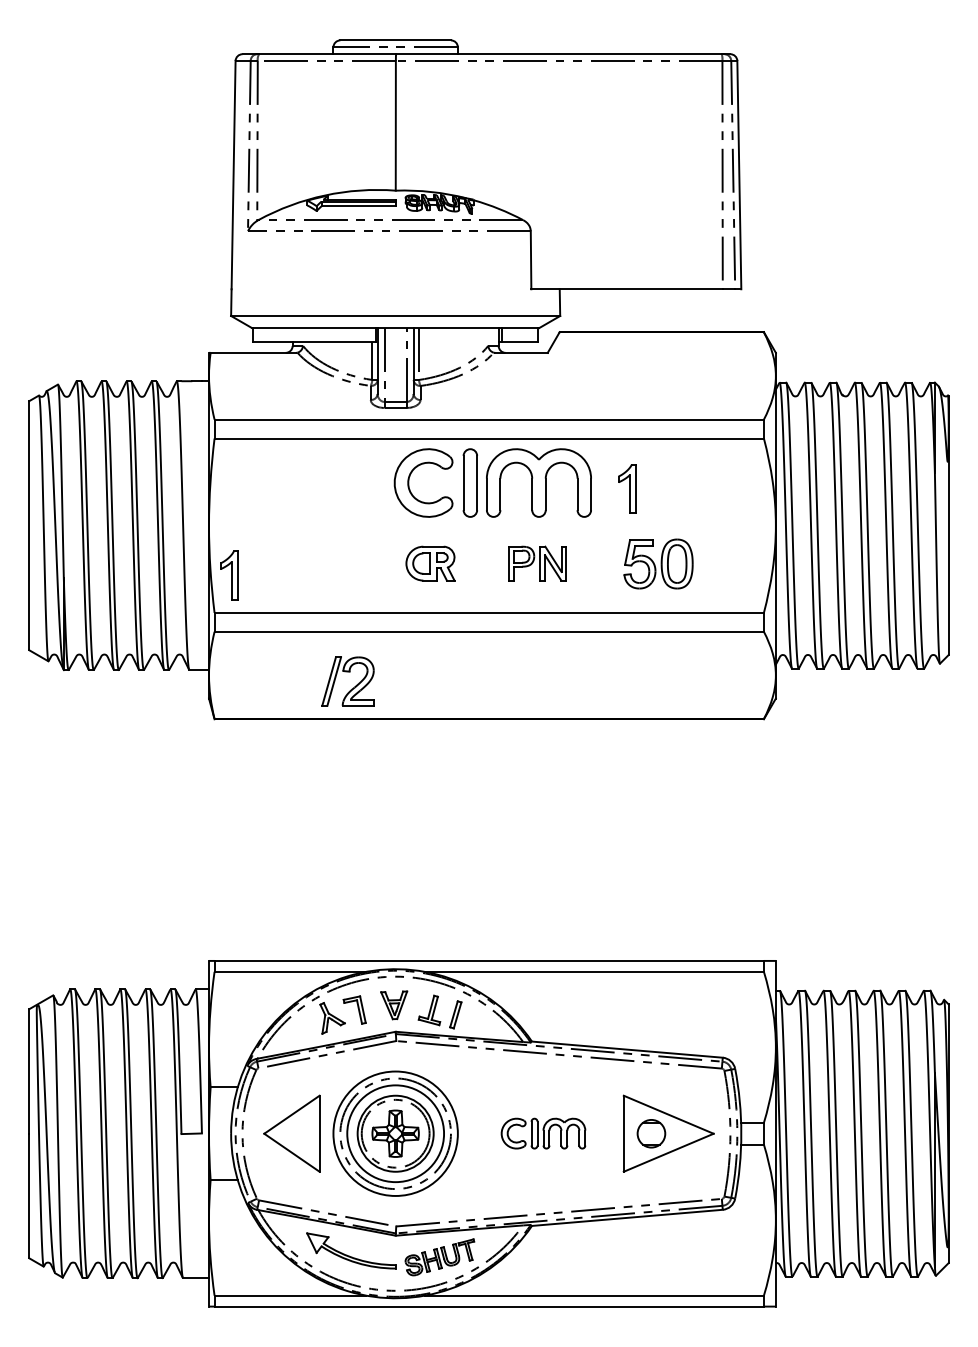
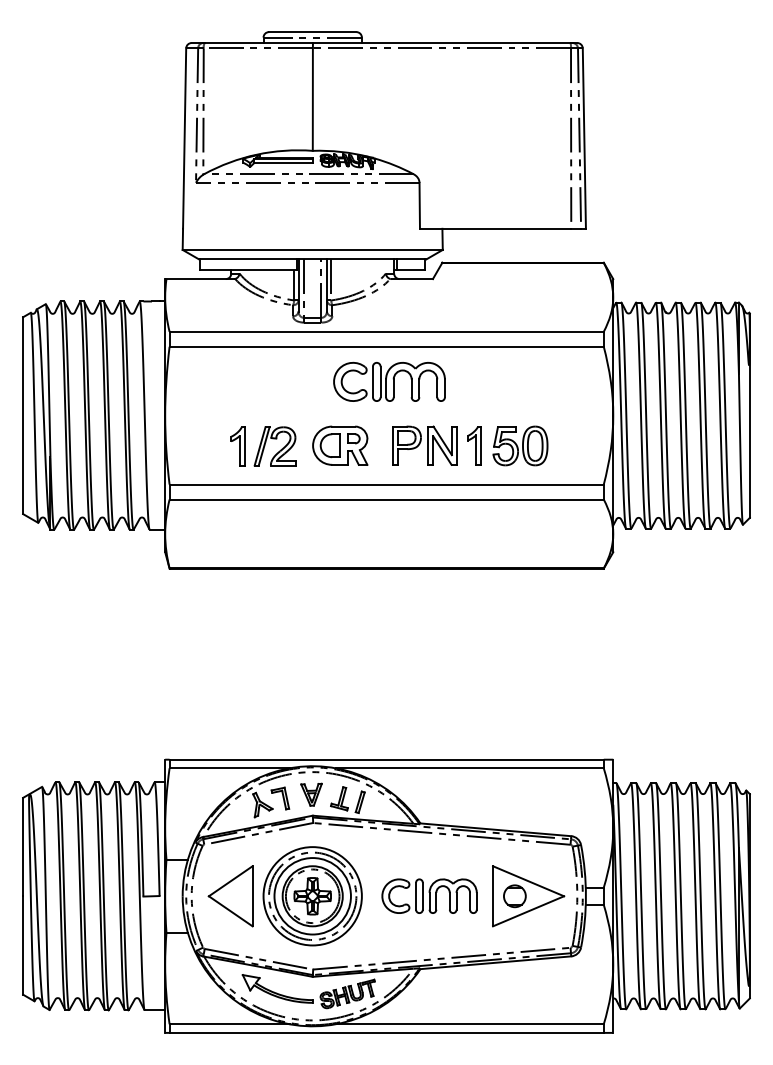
part: (492, 482) -> (389, 381), size x0.71
part: (627, 488) -> (474, 445), moved
part: (430, 563) -> (340, 445), size x1.43
part: (537, 563) -> (424, 445), size x1.43
part: (229, 575) -> (238, 446), moved
part: (351, 688) -> (277, 451), moved
part: (543, 1133) -> (429, 896), size x1.43

